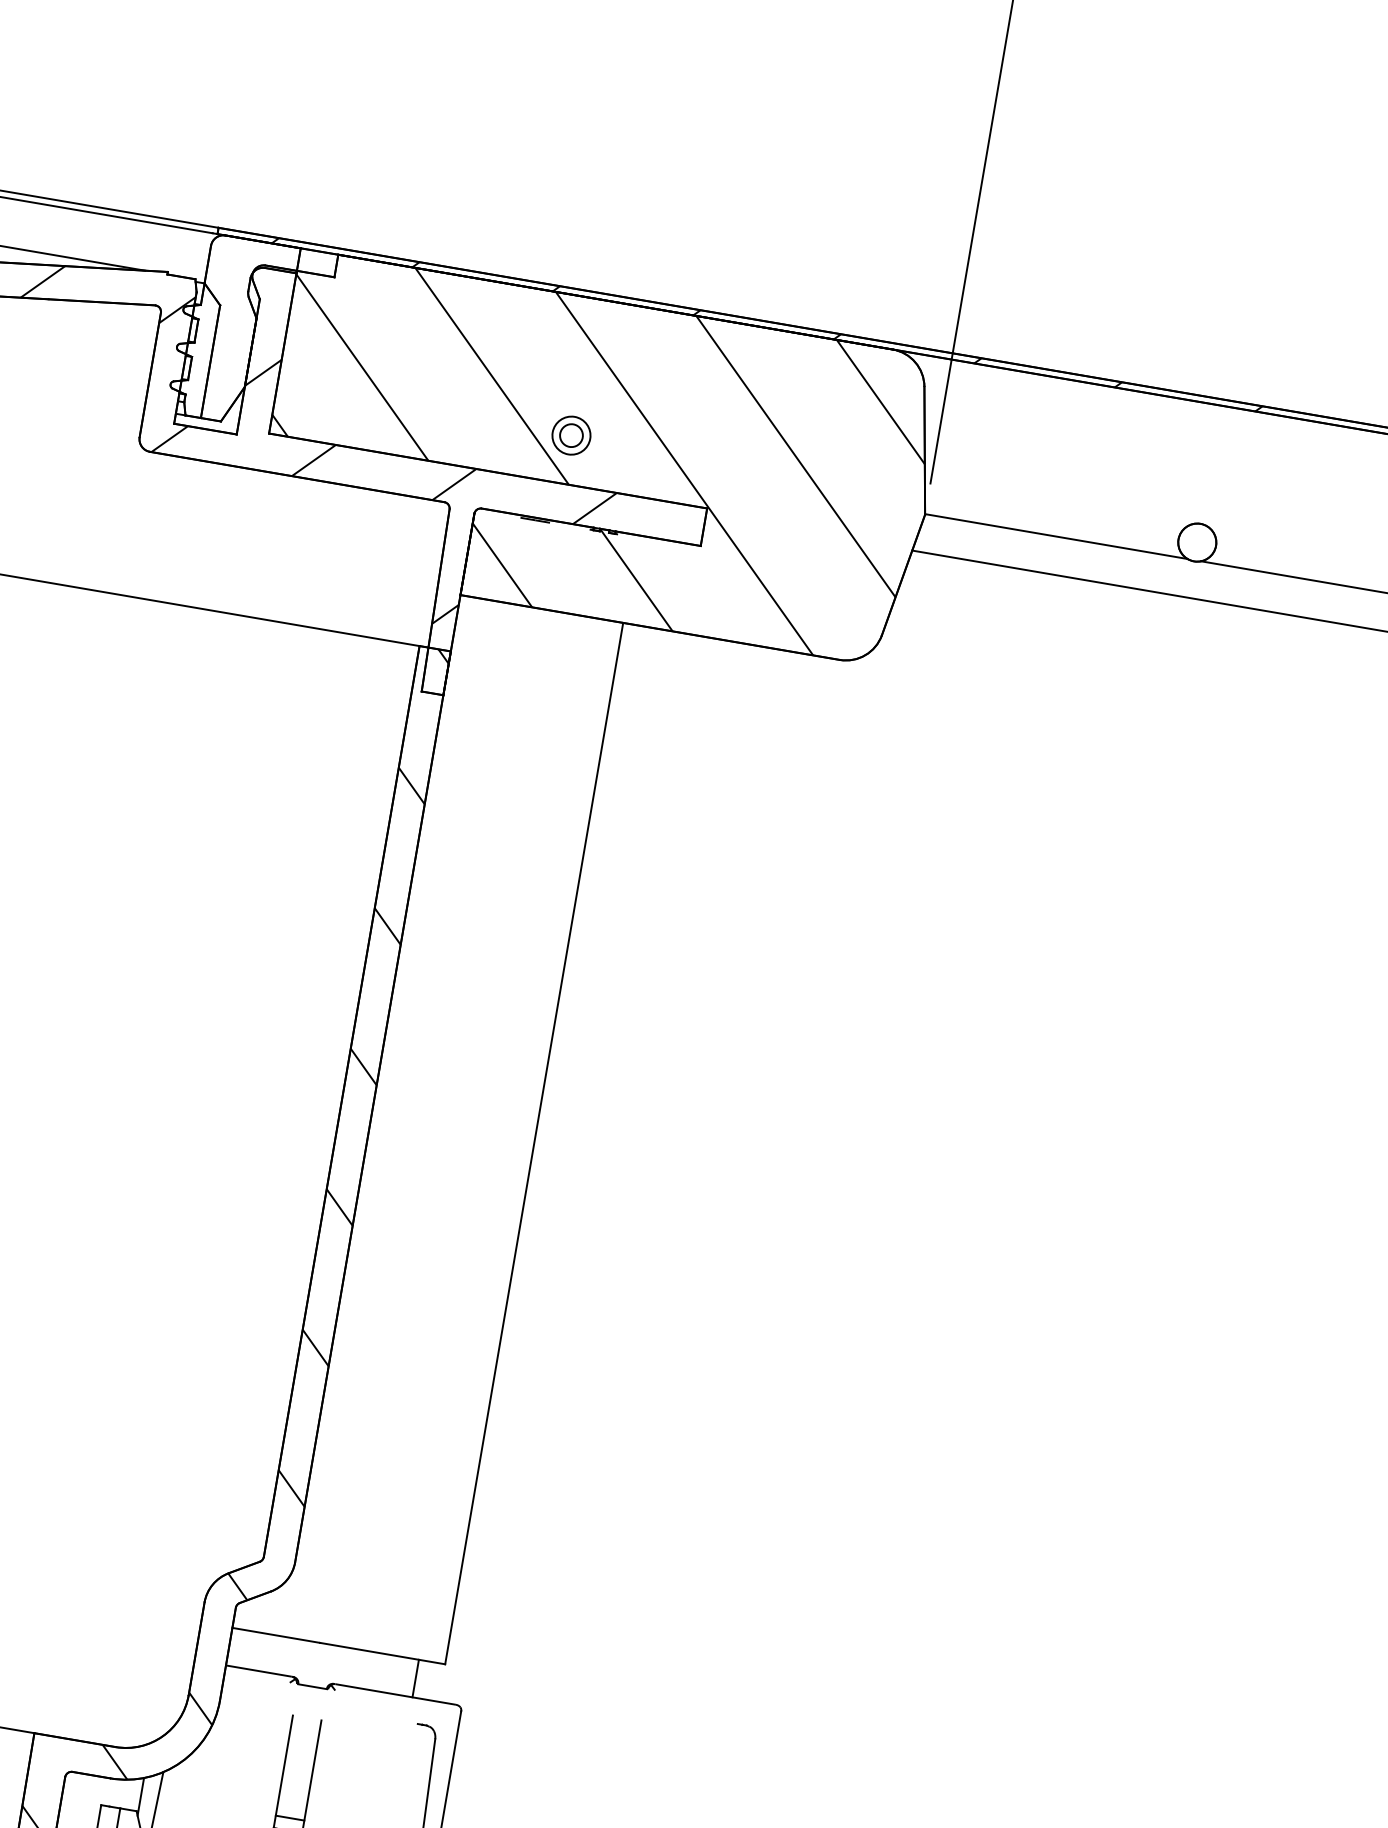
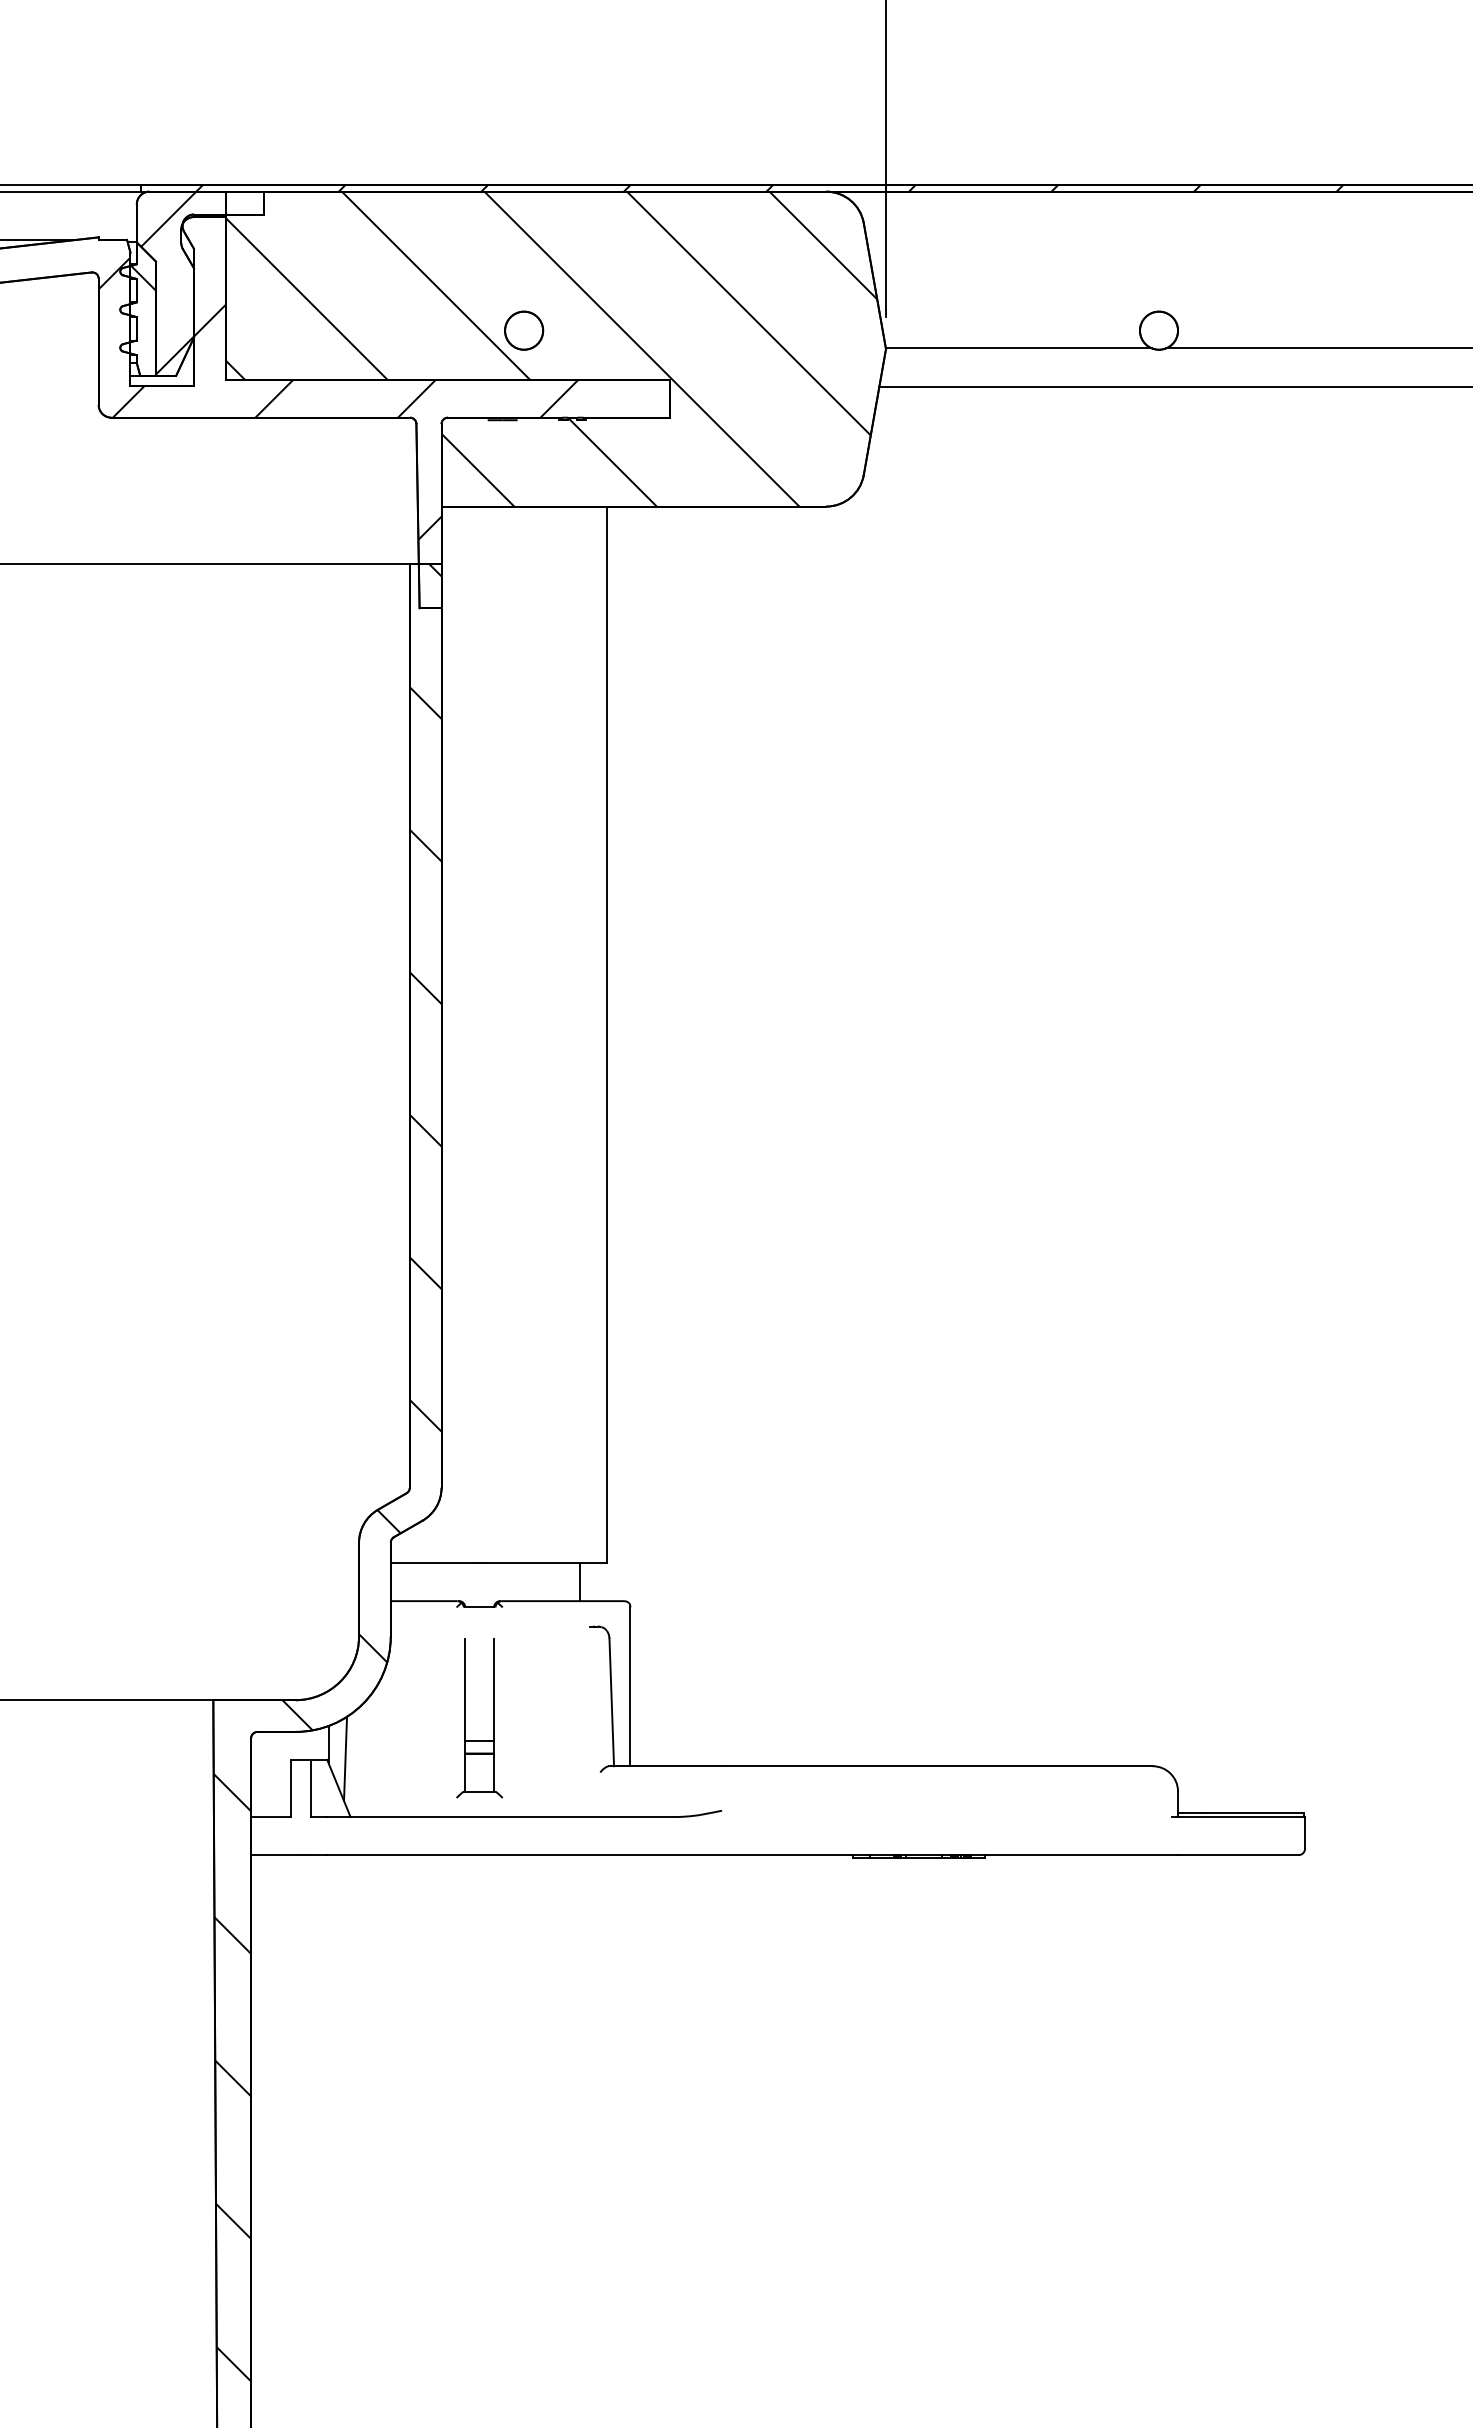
hatch: (205, 319) -> (143, 277), added
hatch: (229, 328) -> (168, 282), added
circle: (571, 435) -> (524, 330), size x1.67

